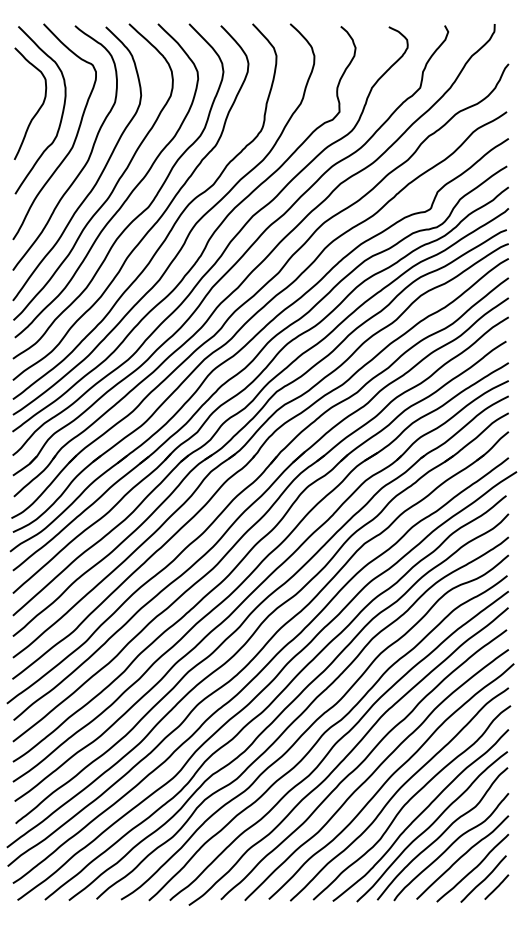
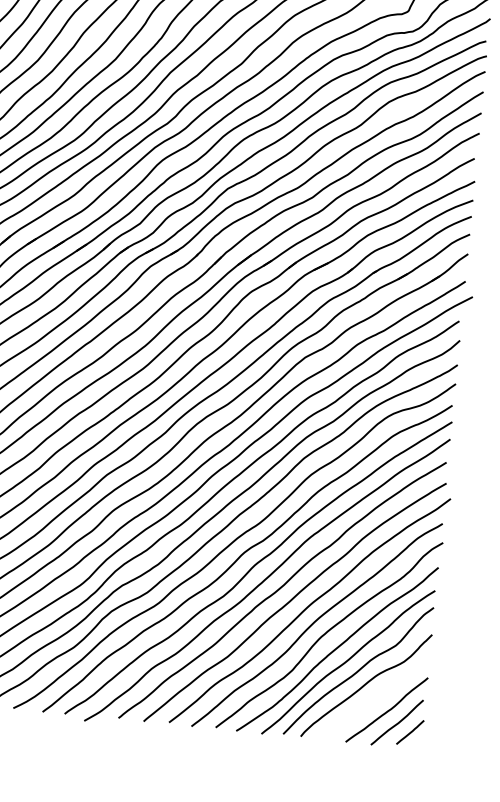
curve: (462, 857) -> (377, 697), removed

